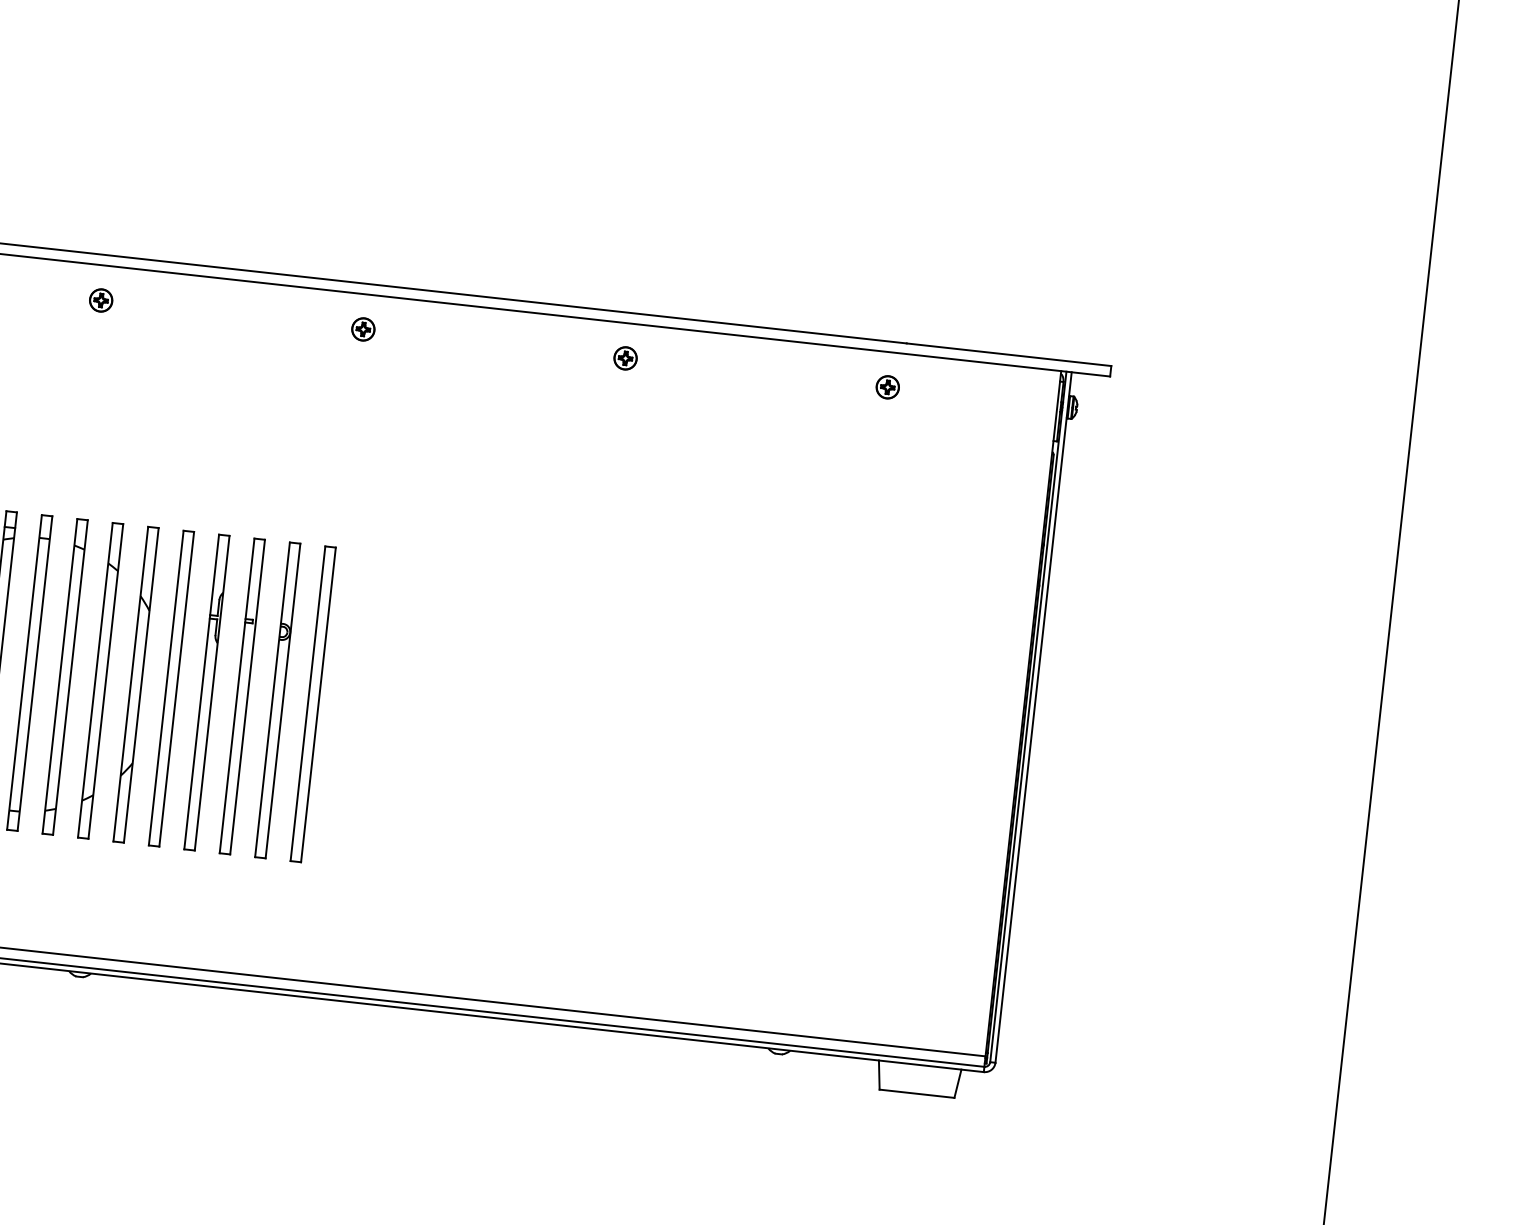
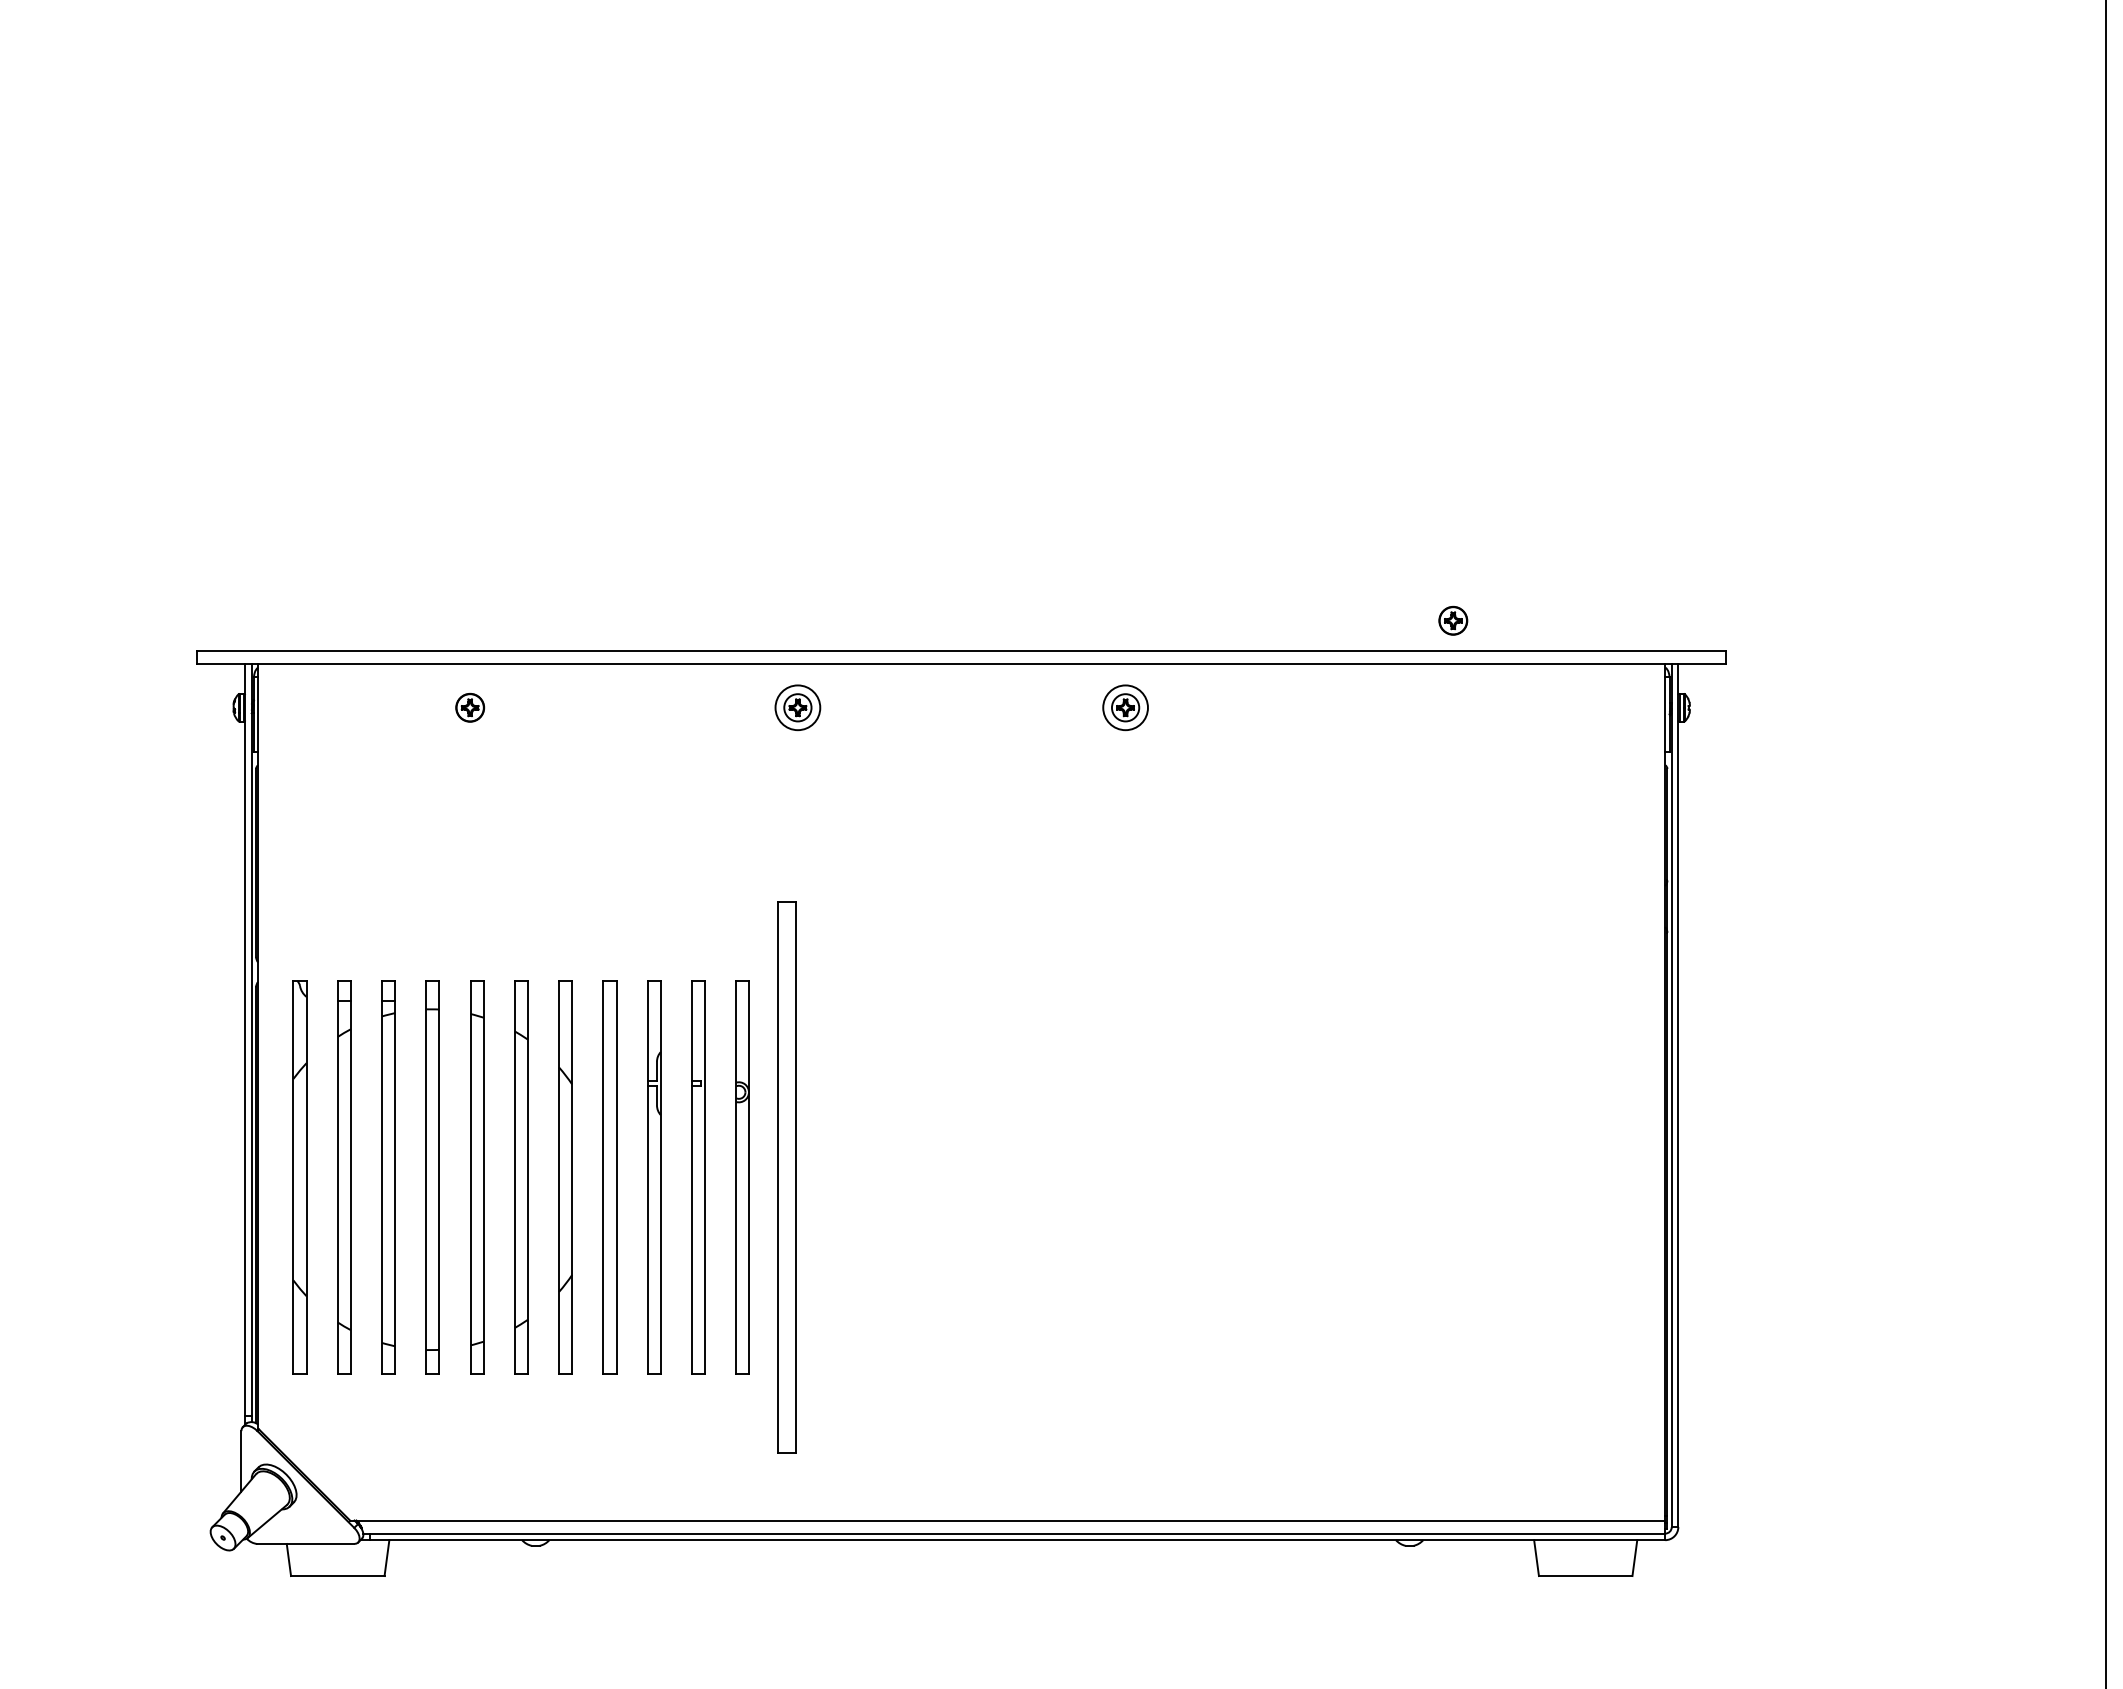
circle: (363, 329) -> (797, 707), size x1.6
circle: (625, 358) -> (1125, 707), size x1.6
part: (887, 387) -> (1453, 620), moved
part: (313, 704) -> (787, 1177), size x1.4

